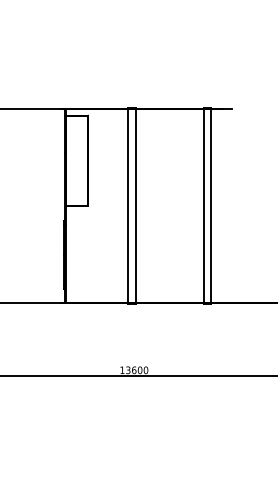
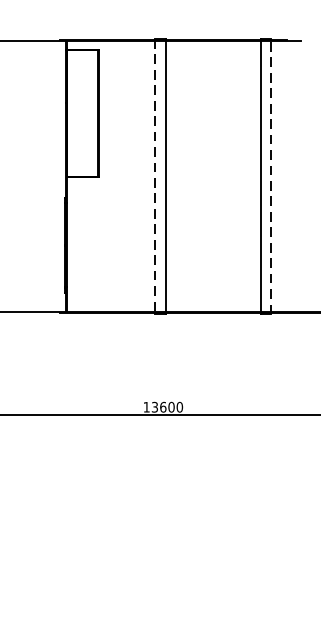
line: (211, 205) -> (271, 175), solid -> dashed
line: (128, 206) -> (155, 177), solid -> dashed

